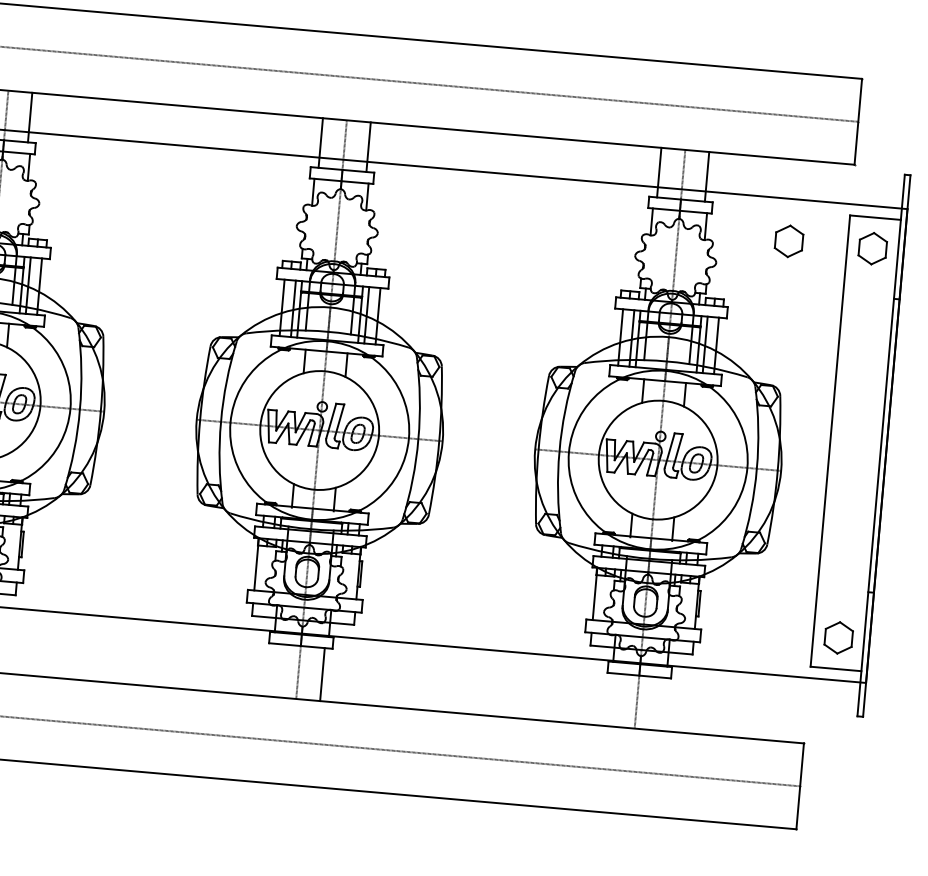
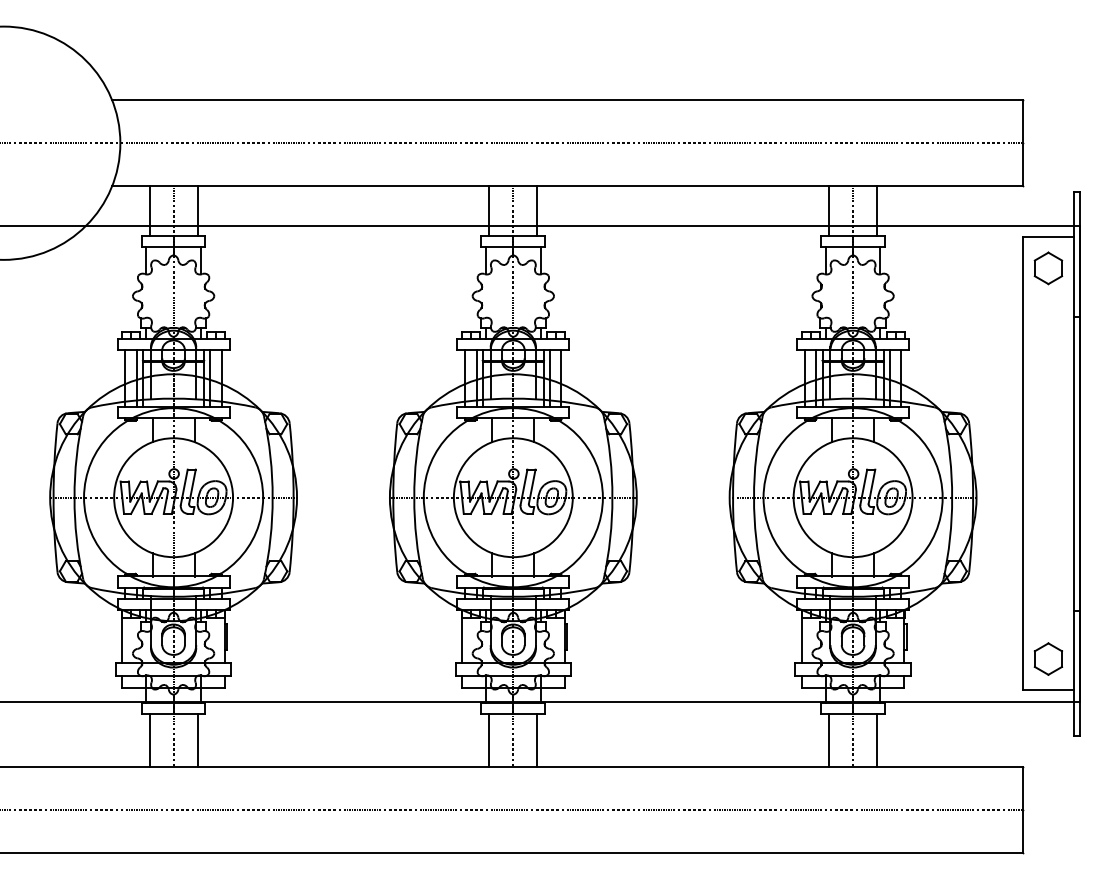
part: (789, 241) -> (964, 268), removed
line: (274, 670) -> (489, 740), added
line: (613, 699) -> (829, 740), added
line: (661, 704) -> (877, 740), added

